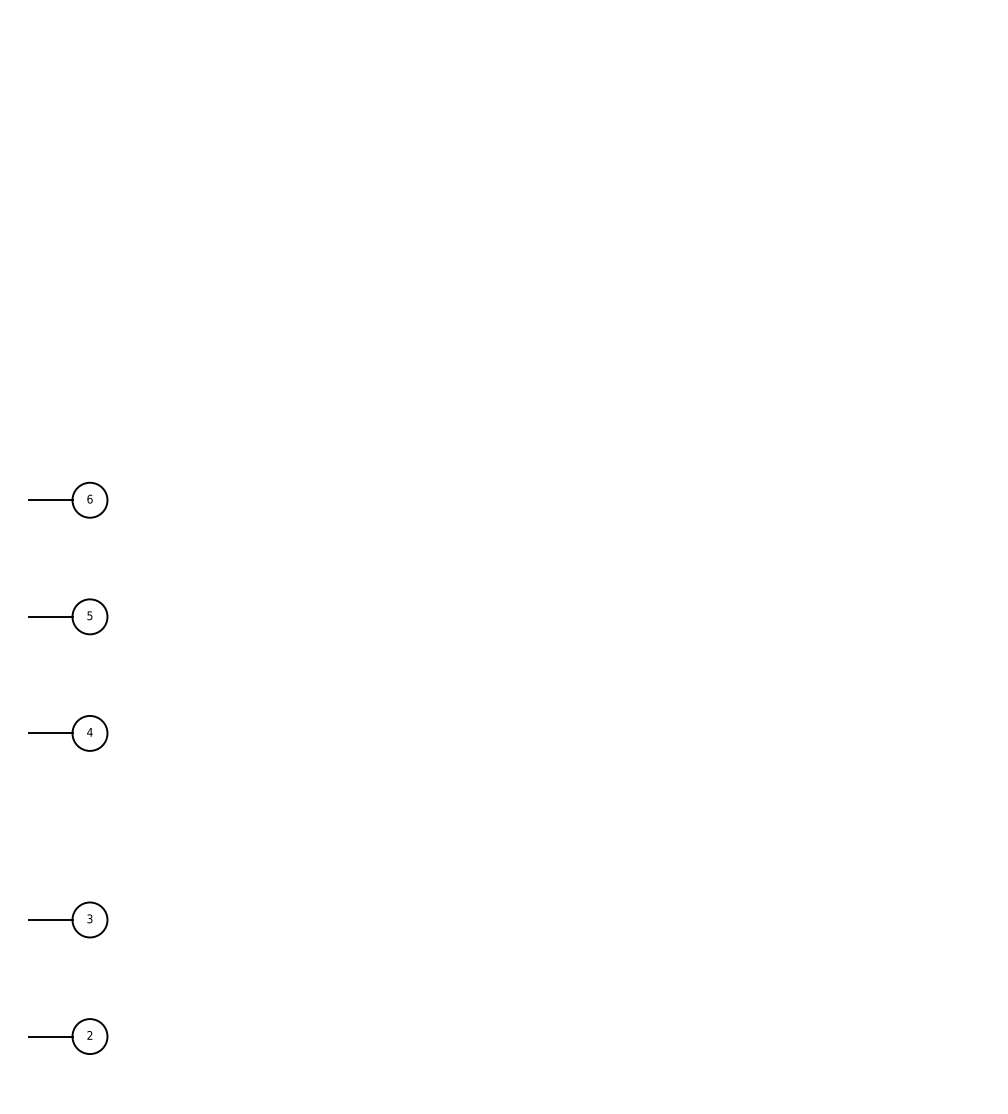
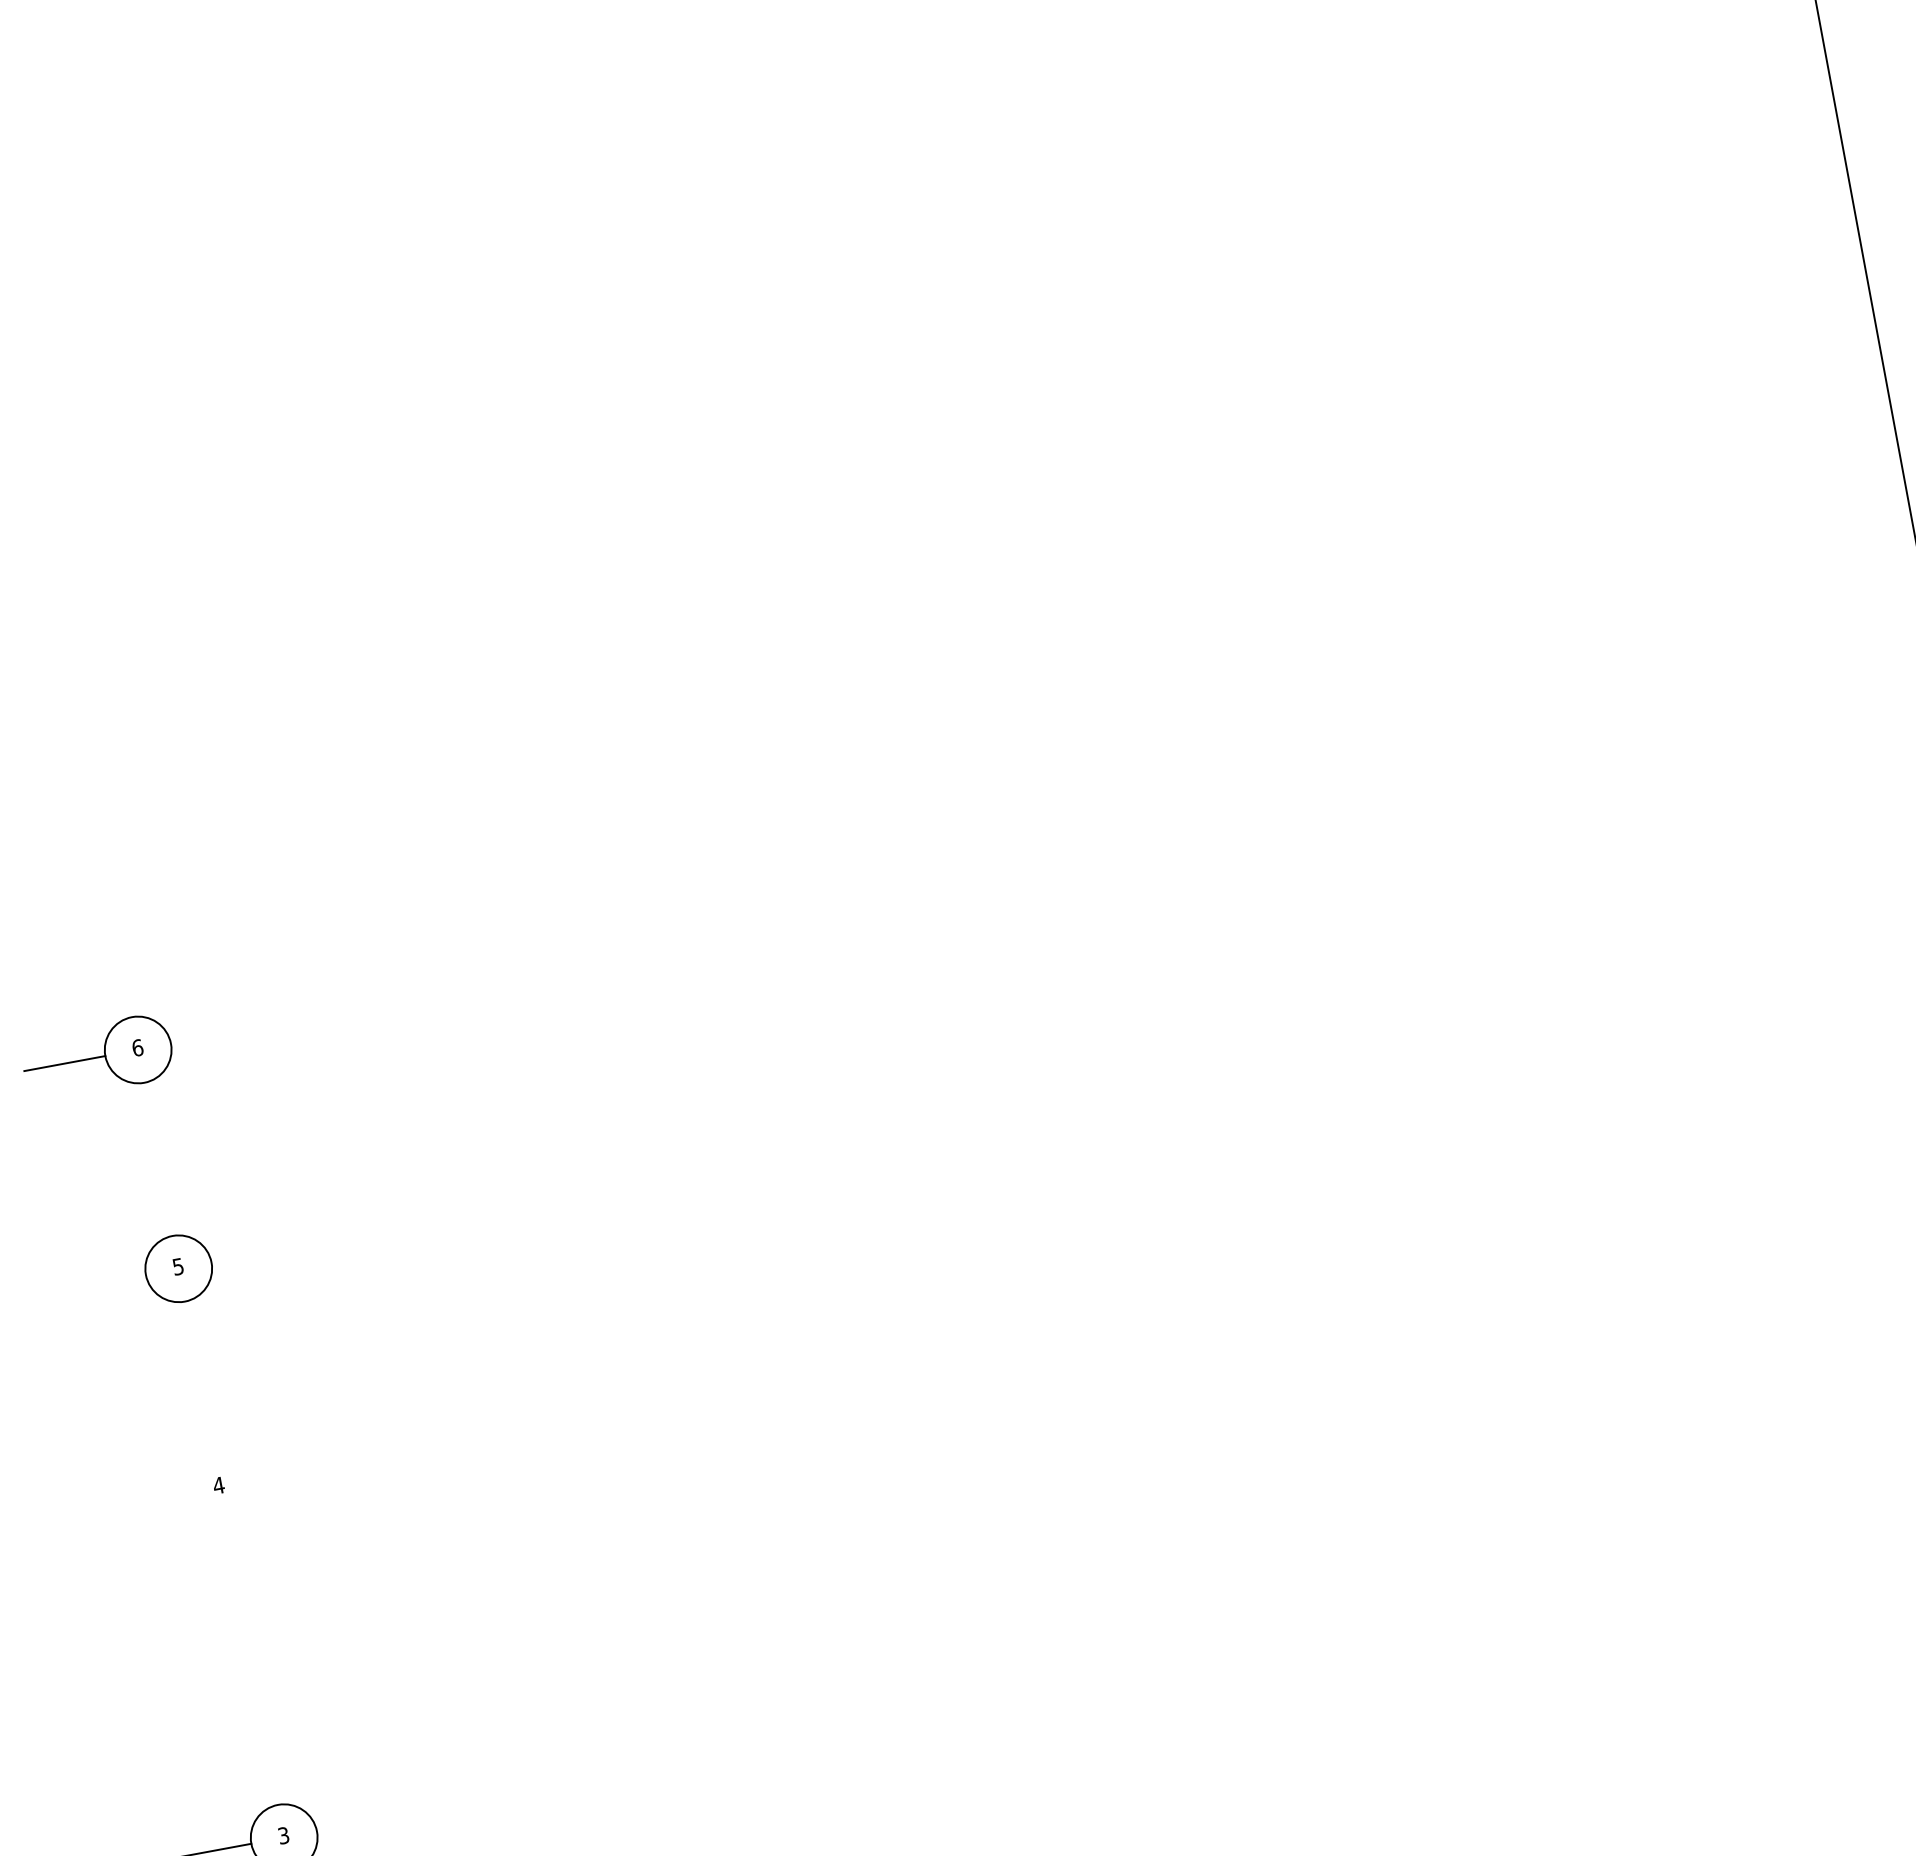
line: (50, 616) -> (104, 1281), removed
part: (68, 733) -> (178, 1495), removed

